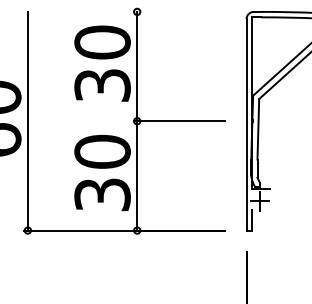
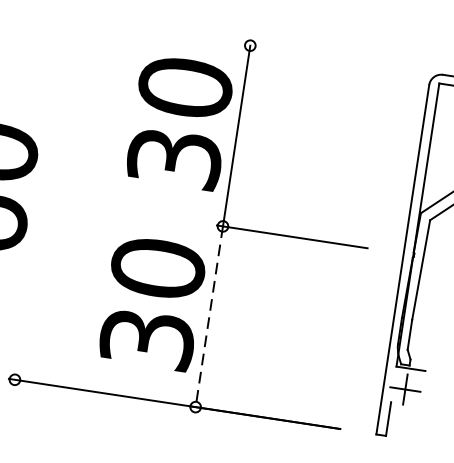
line: (27, 120) -> (41, 197), removed
line: (137, 175) -> (209, 316), solid -> dashed

